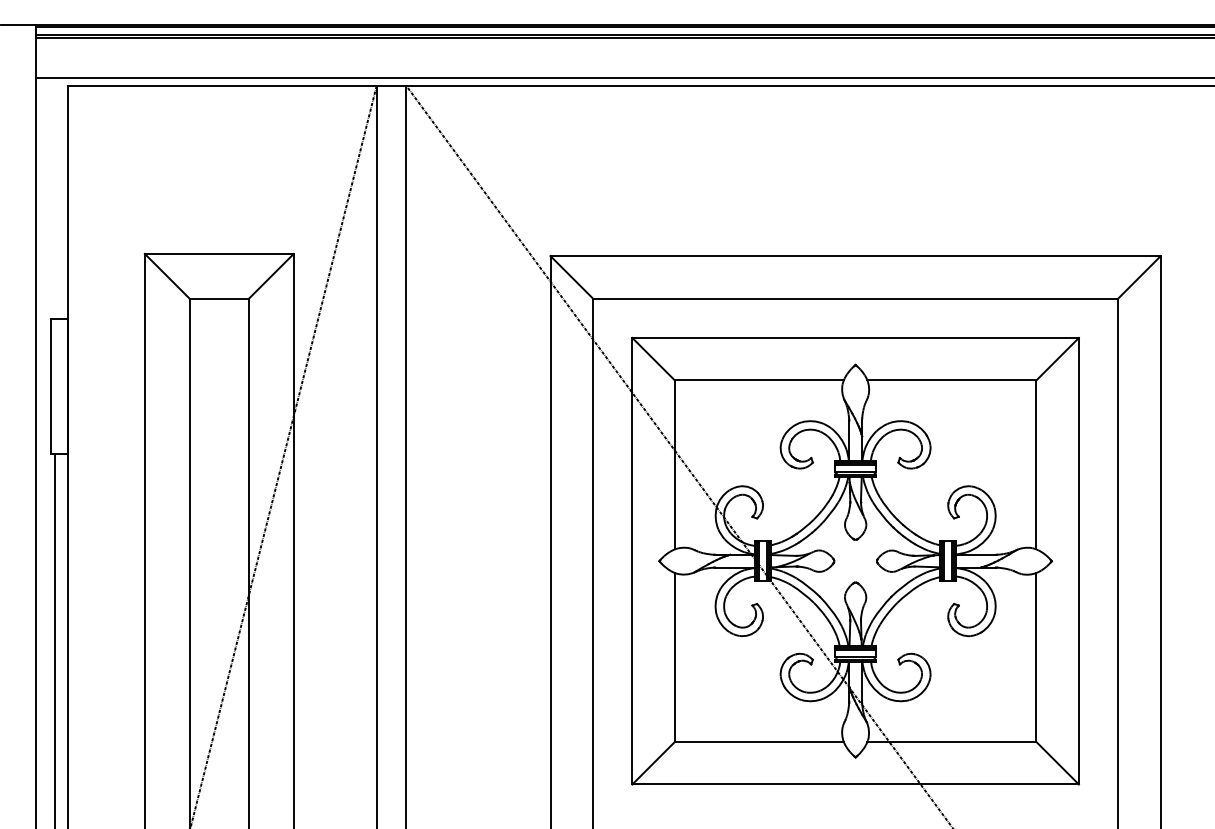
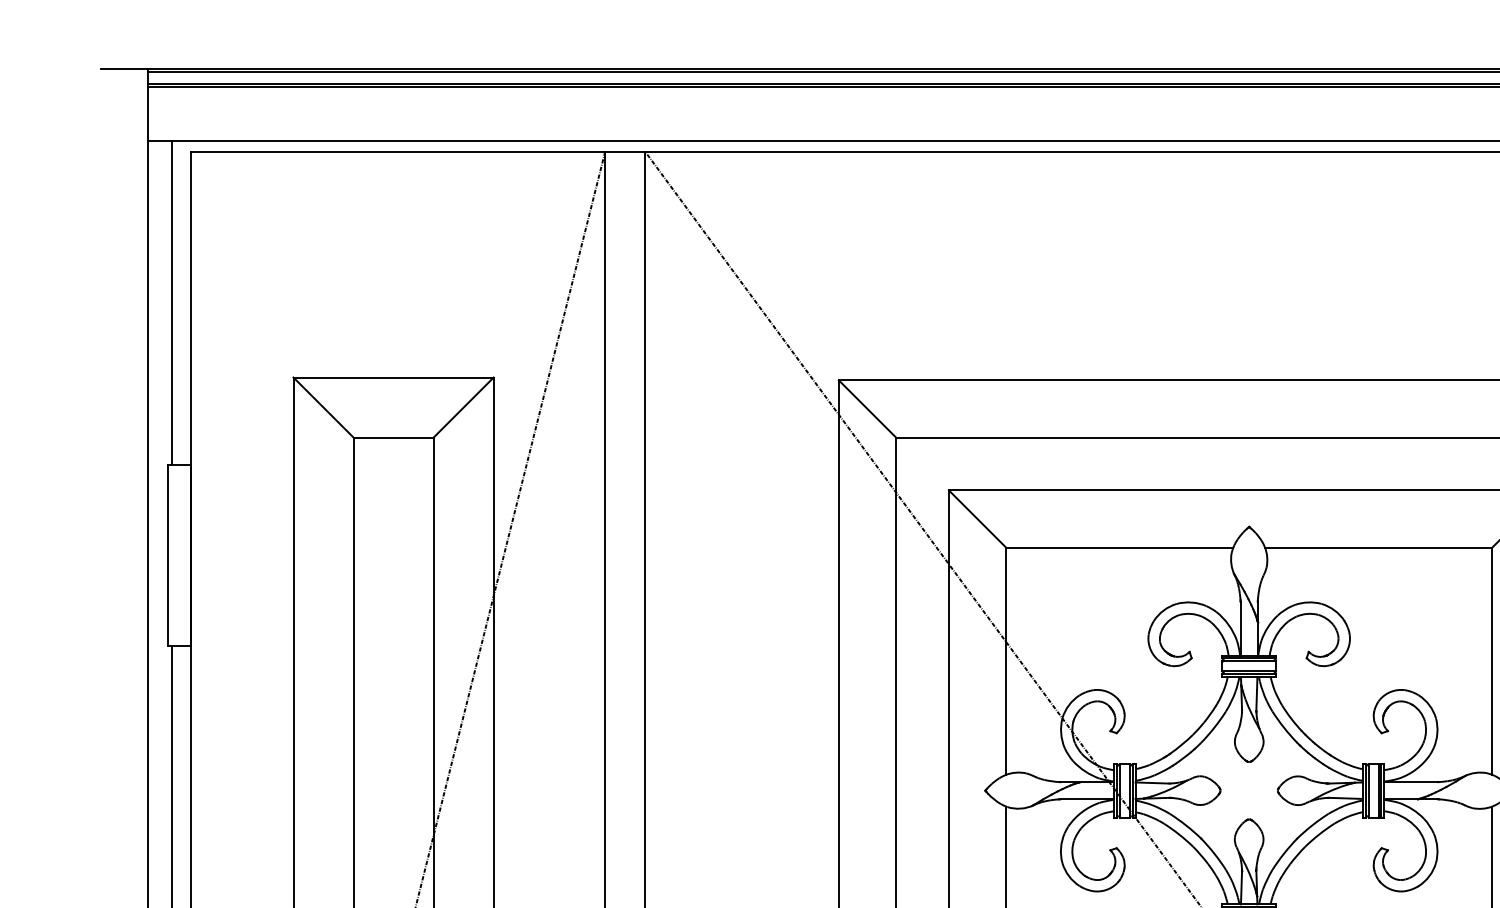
line: (54, 197) -> (171, 301), added

